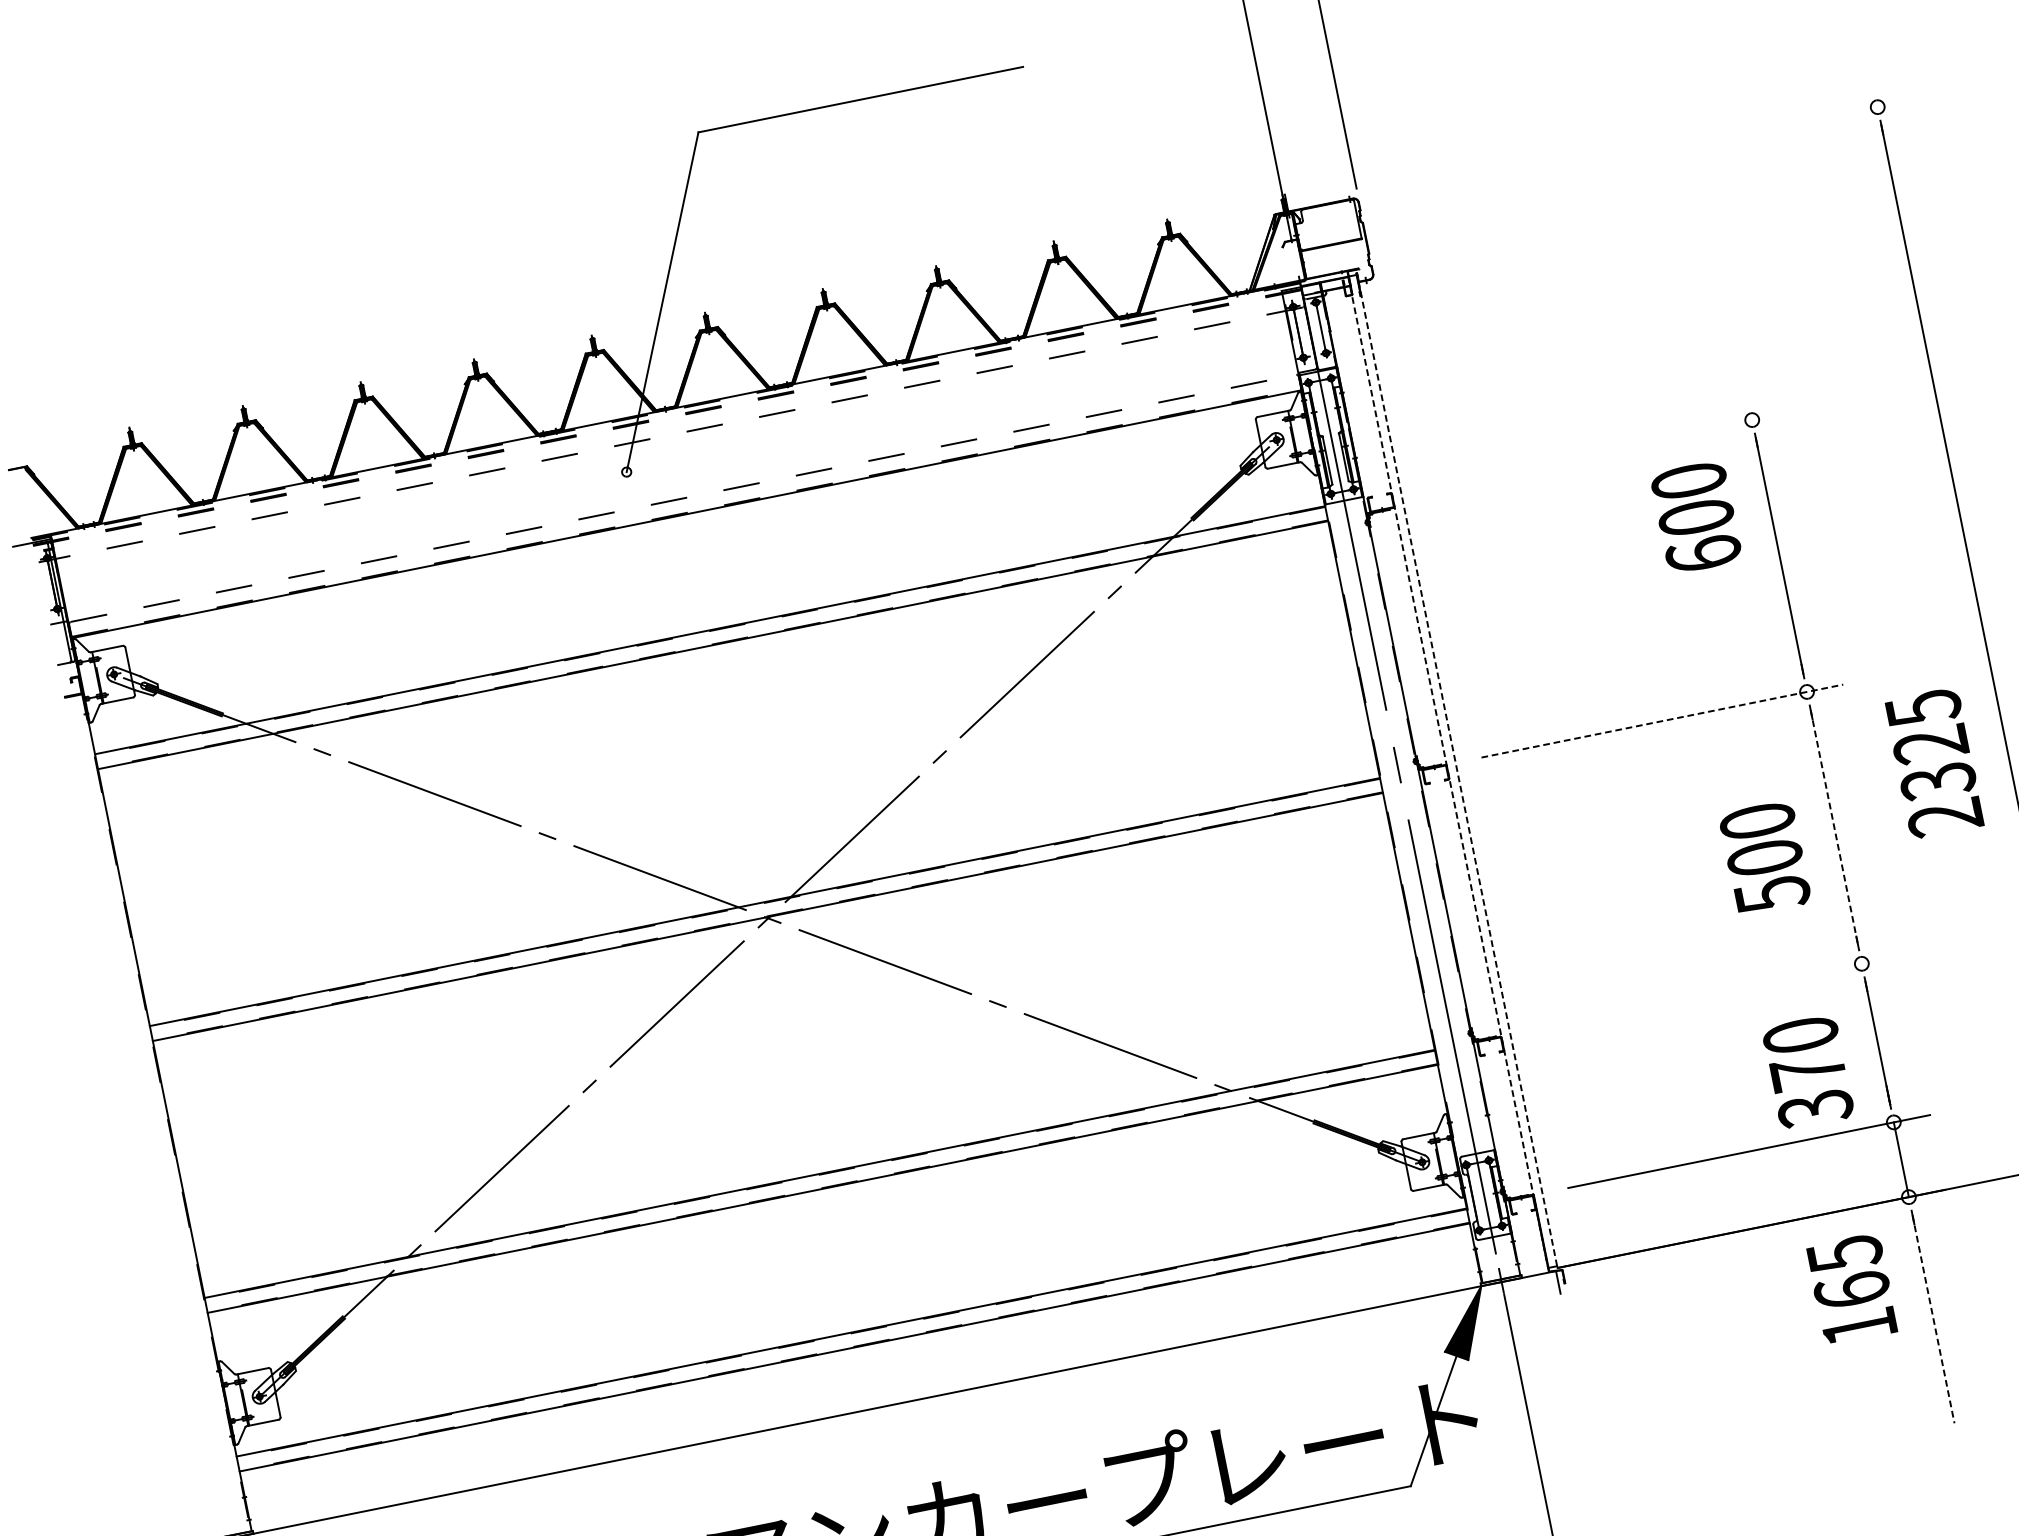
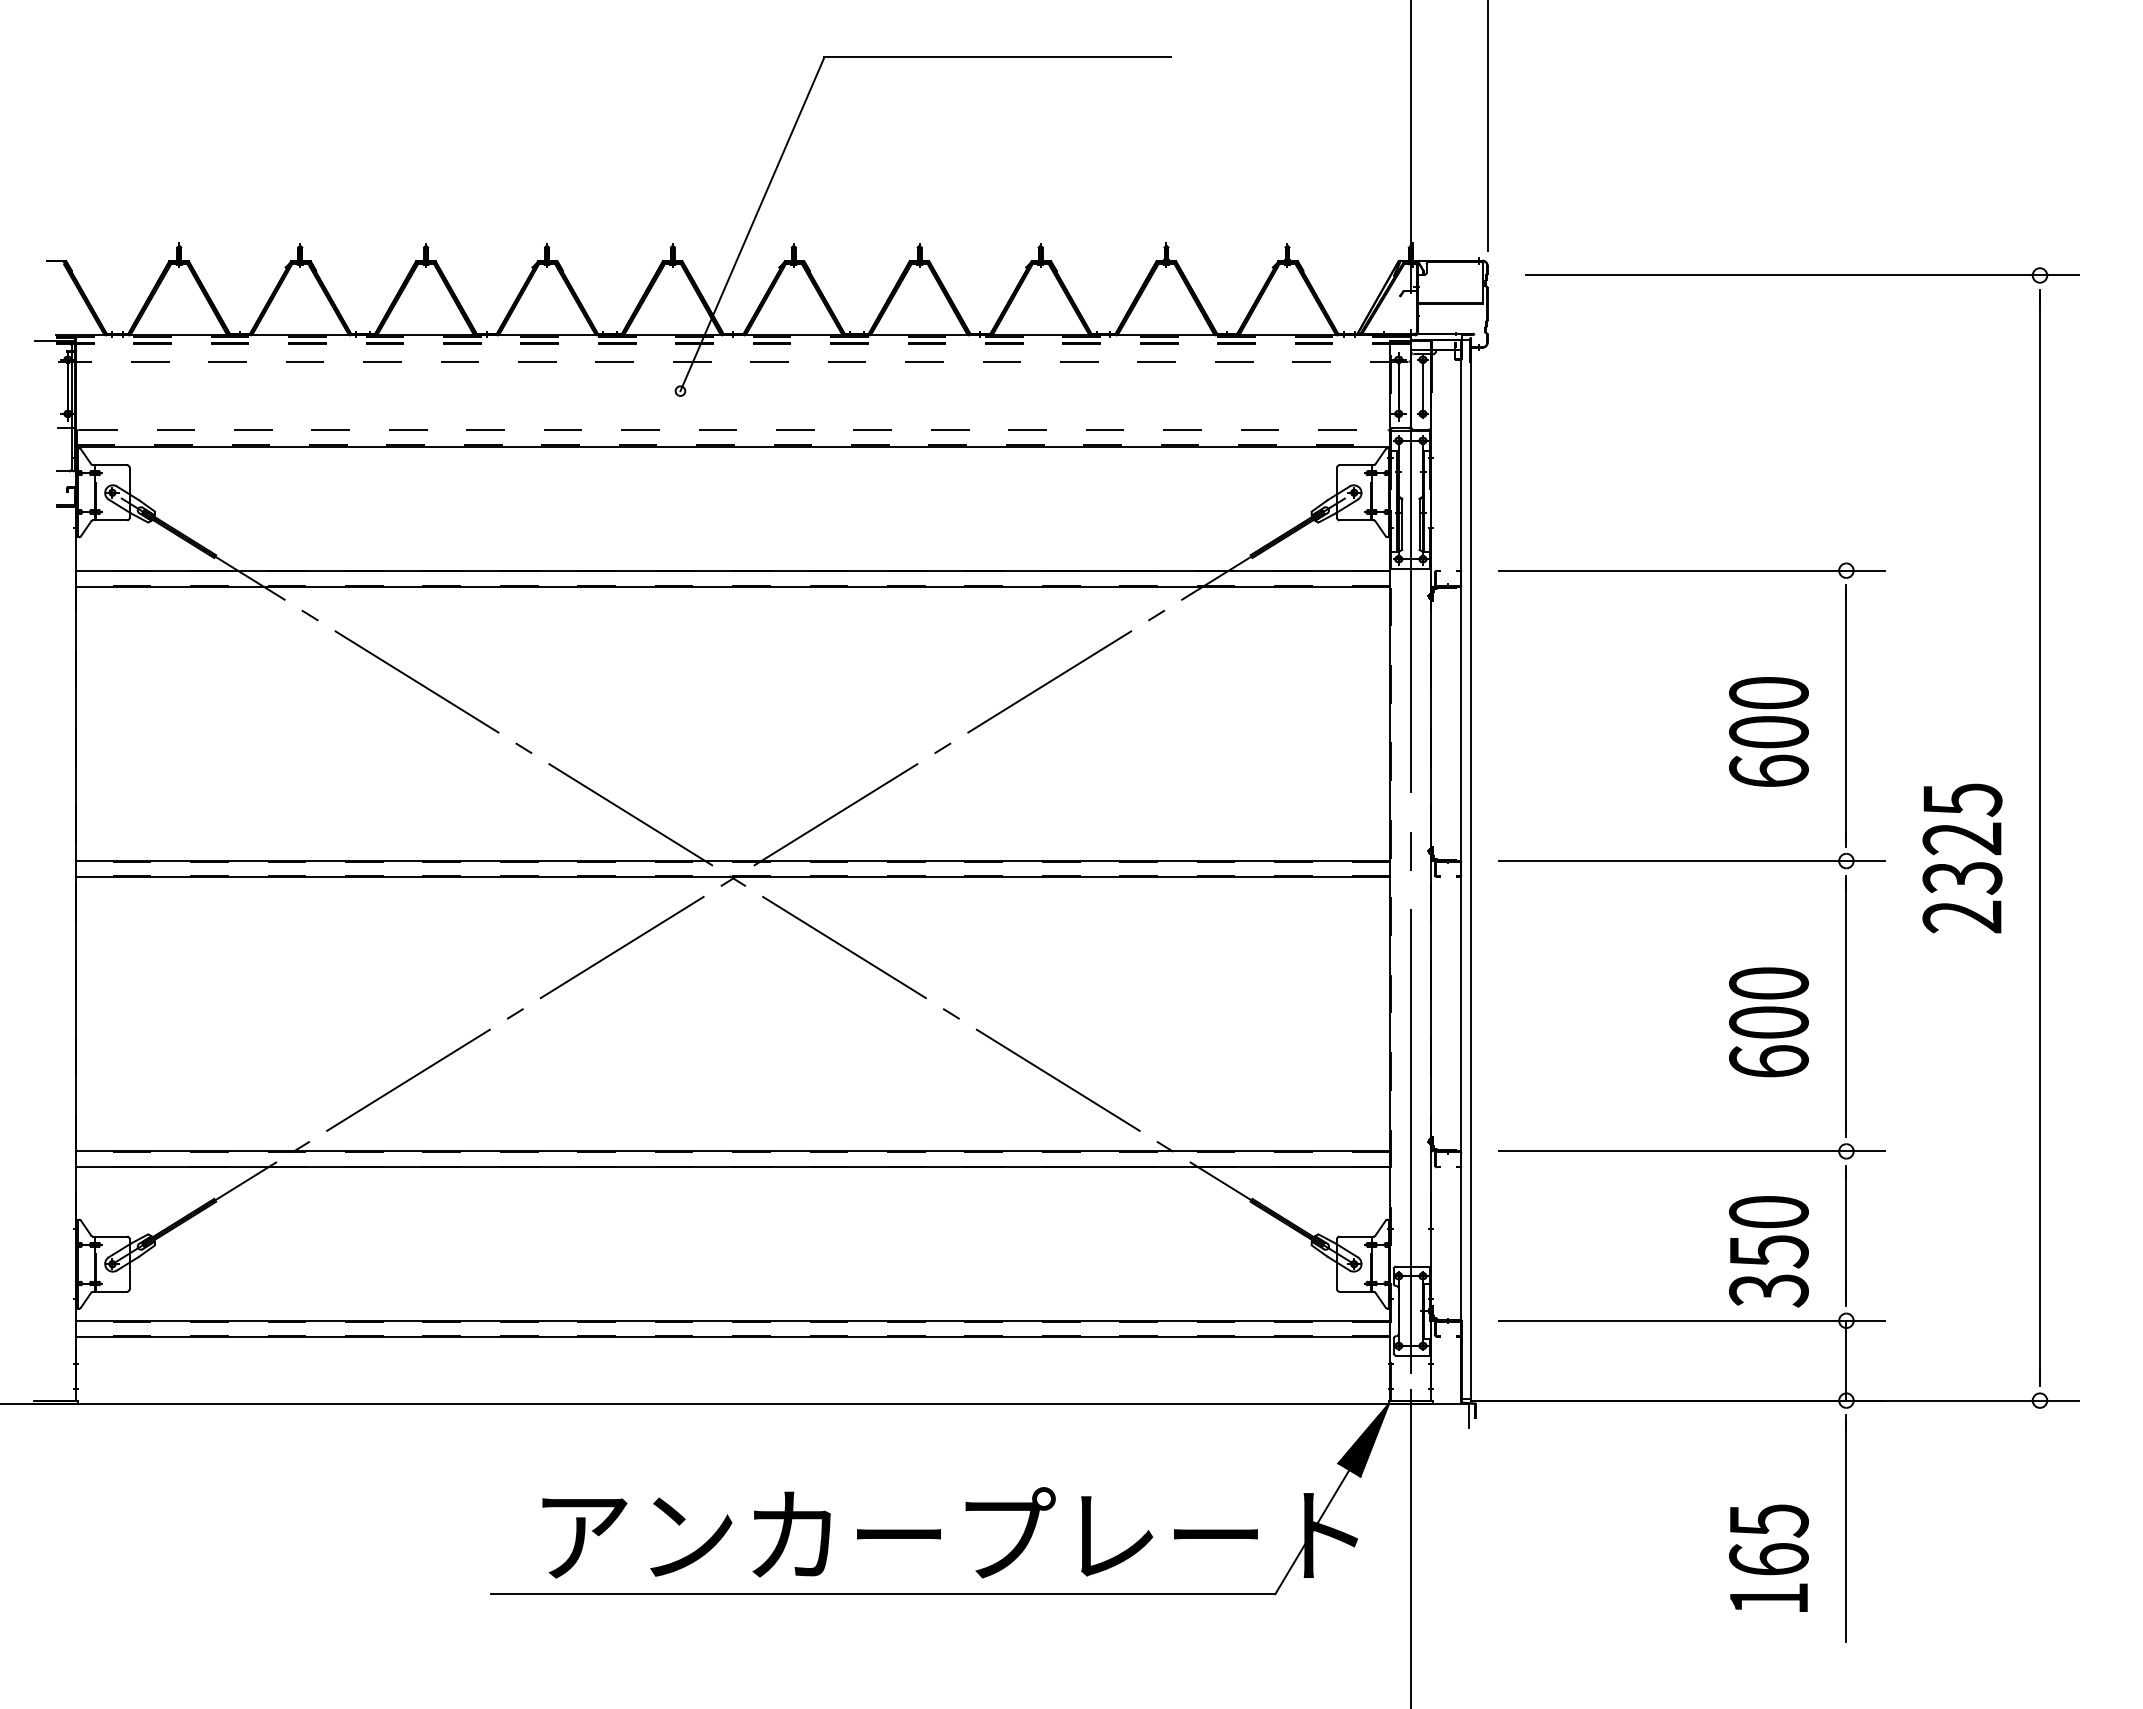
line: (1654, 152) -> (1801, 275), added
line: (1607, 449) -> (1691, 570), added
text: (1695, 517) -> (1768, 731), moved
line: (1663, 721) -> (1692, 861), dashed -> solid
text: (1934, 763) -> (1962, 858), moved
line: (1457, 769) -> (1471, 868), dashed -> solid
line: (1448, 772) -> (1461, 869), dashed -> solid
line: (1834, 828) -> (1846, 1006), dashed -> solid
text: (1772, 895) -> (1768, 1062), 500 -> 600
line: (1716, 993) -> (1691, 1151), added
text: (1808, 1072) -> (1769, 1251), 370 -> 350
text: (1851, 1288) -> (1768, 1557), moved
line: (1933, 1319) -> (1846, 1531), dashed -> solid

